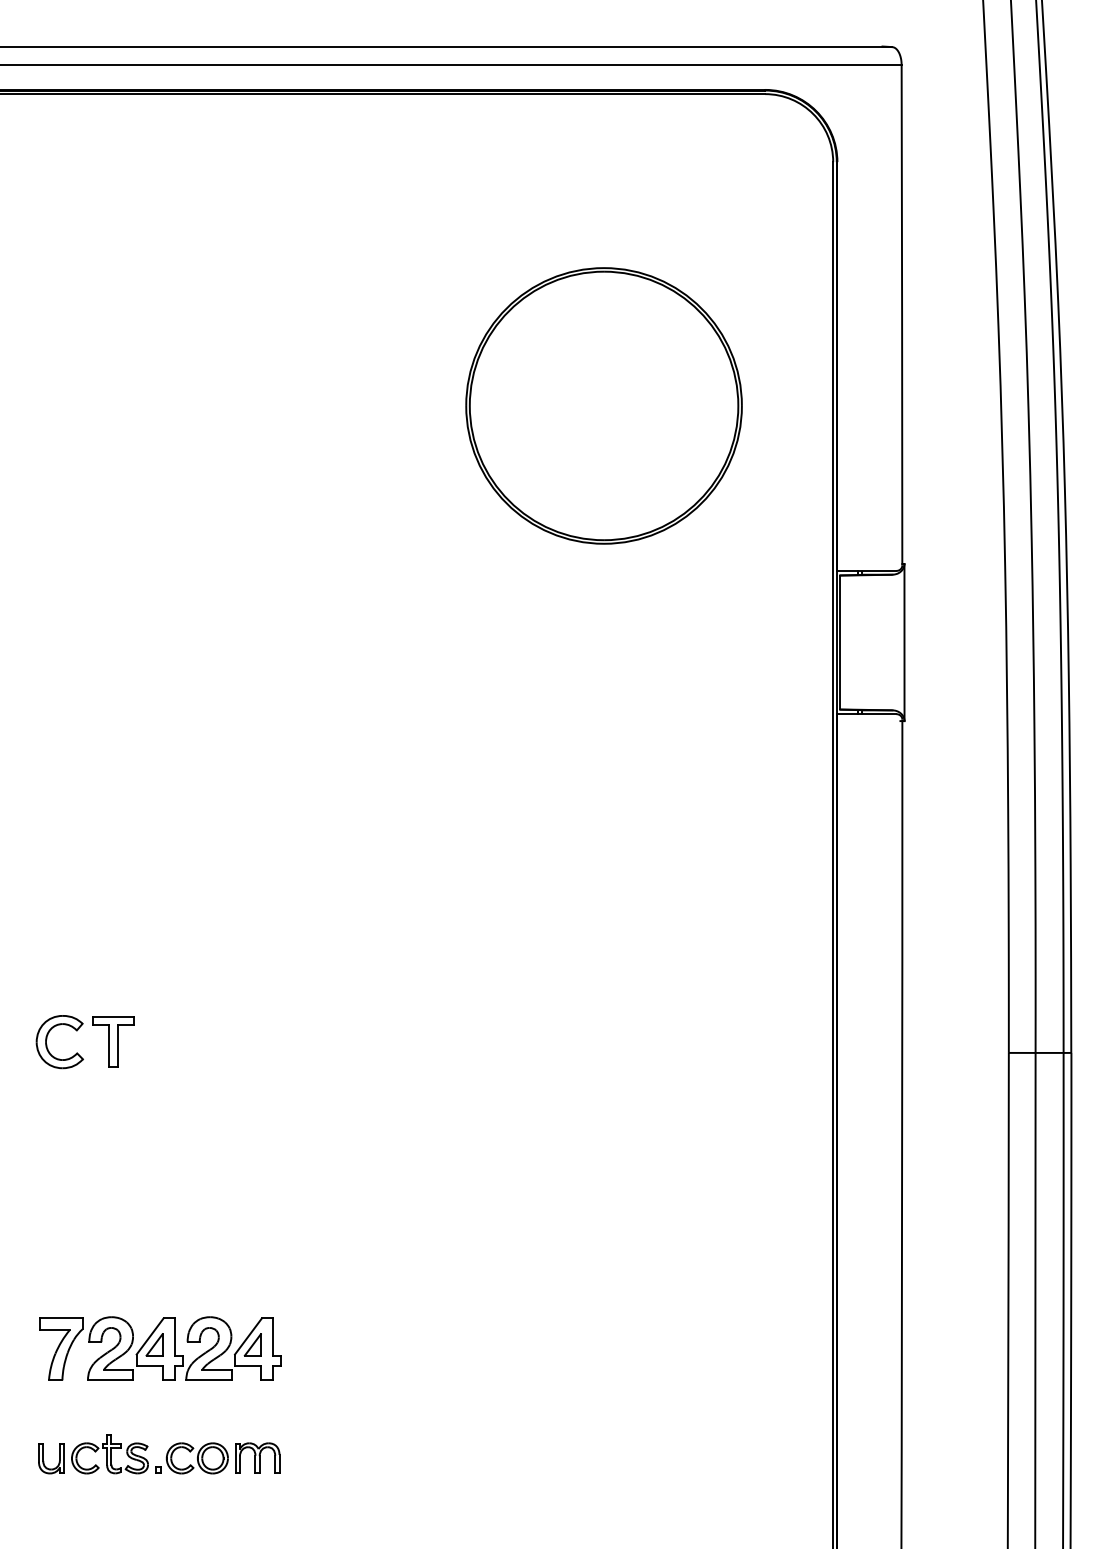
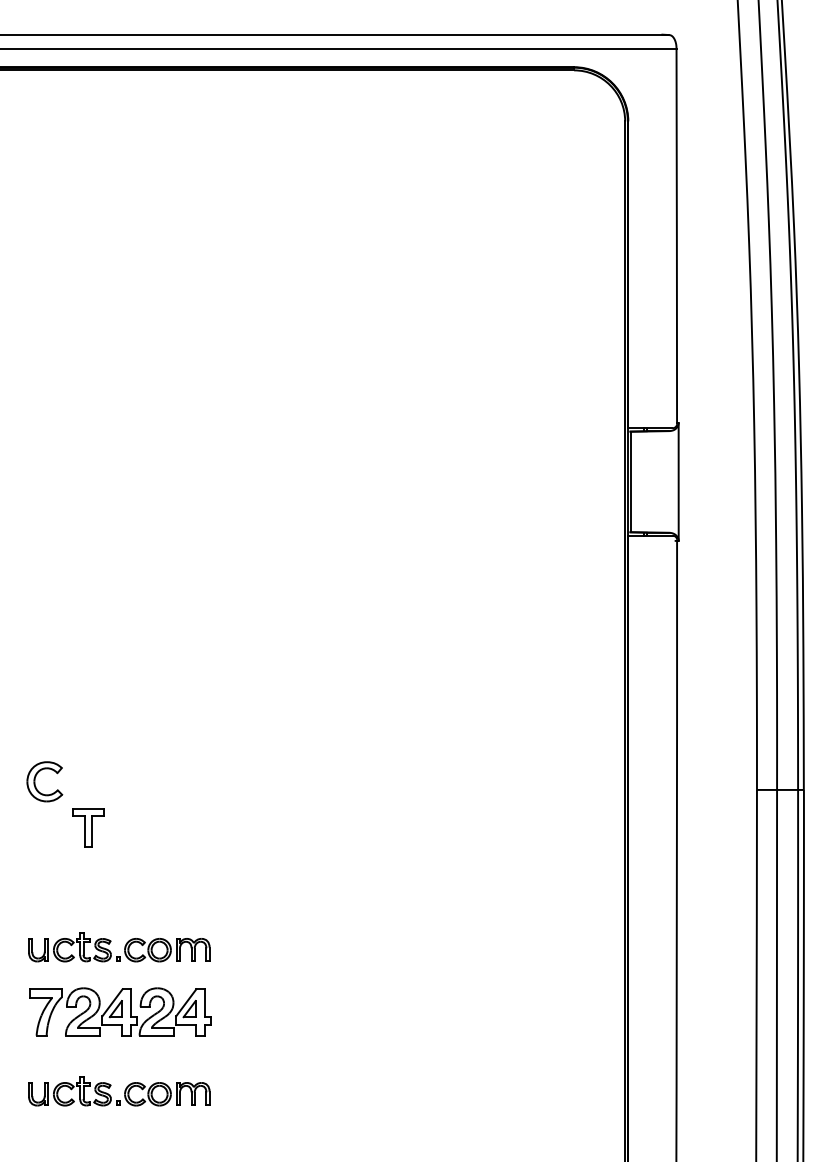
part: (603, 405) -> (452, 304), removed
part: (113, 1041) -> (88, 827), moved
part: (165, 1265) -> (124, 949), added

